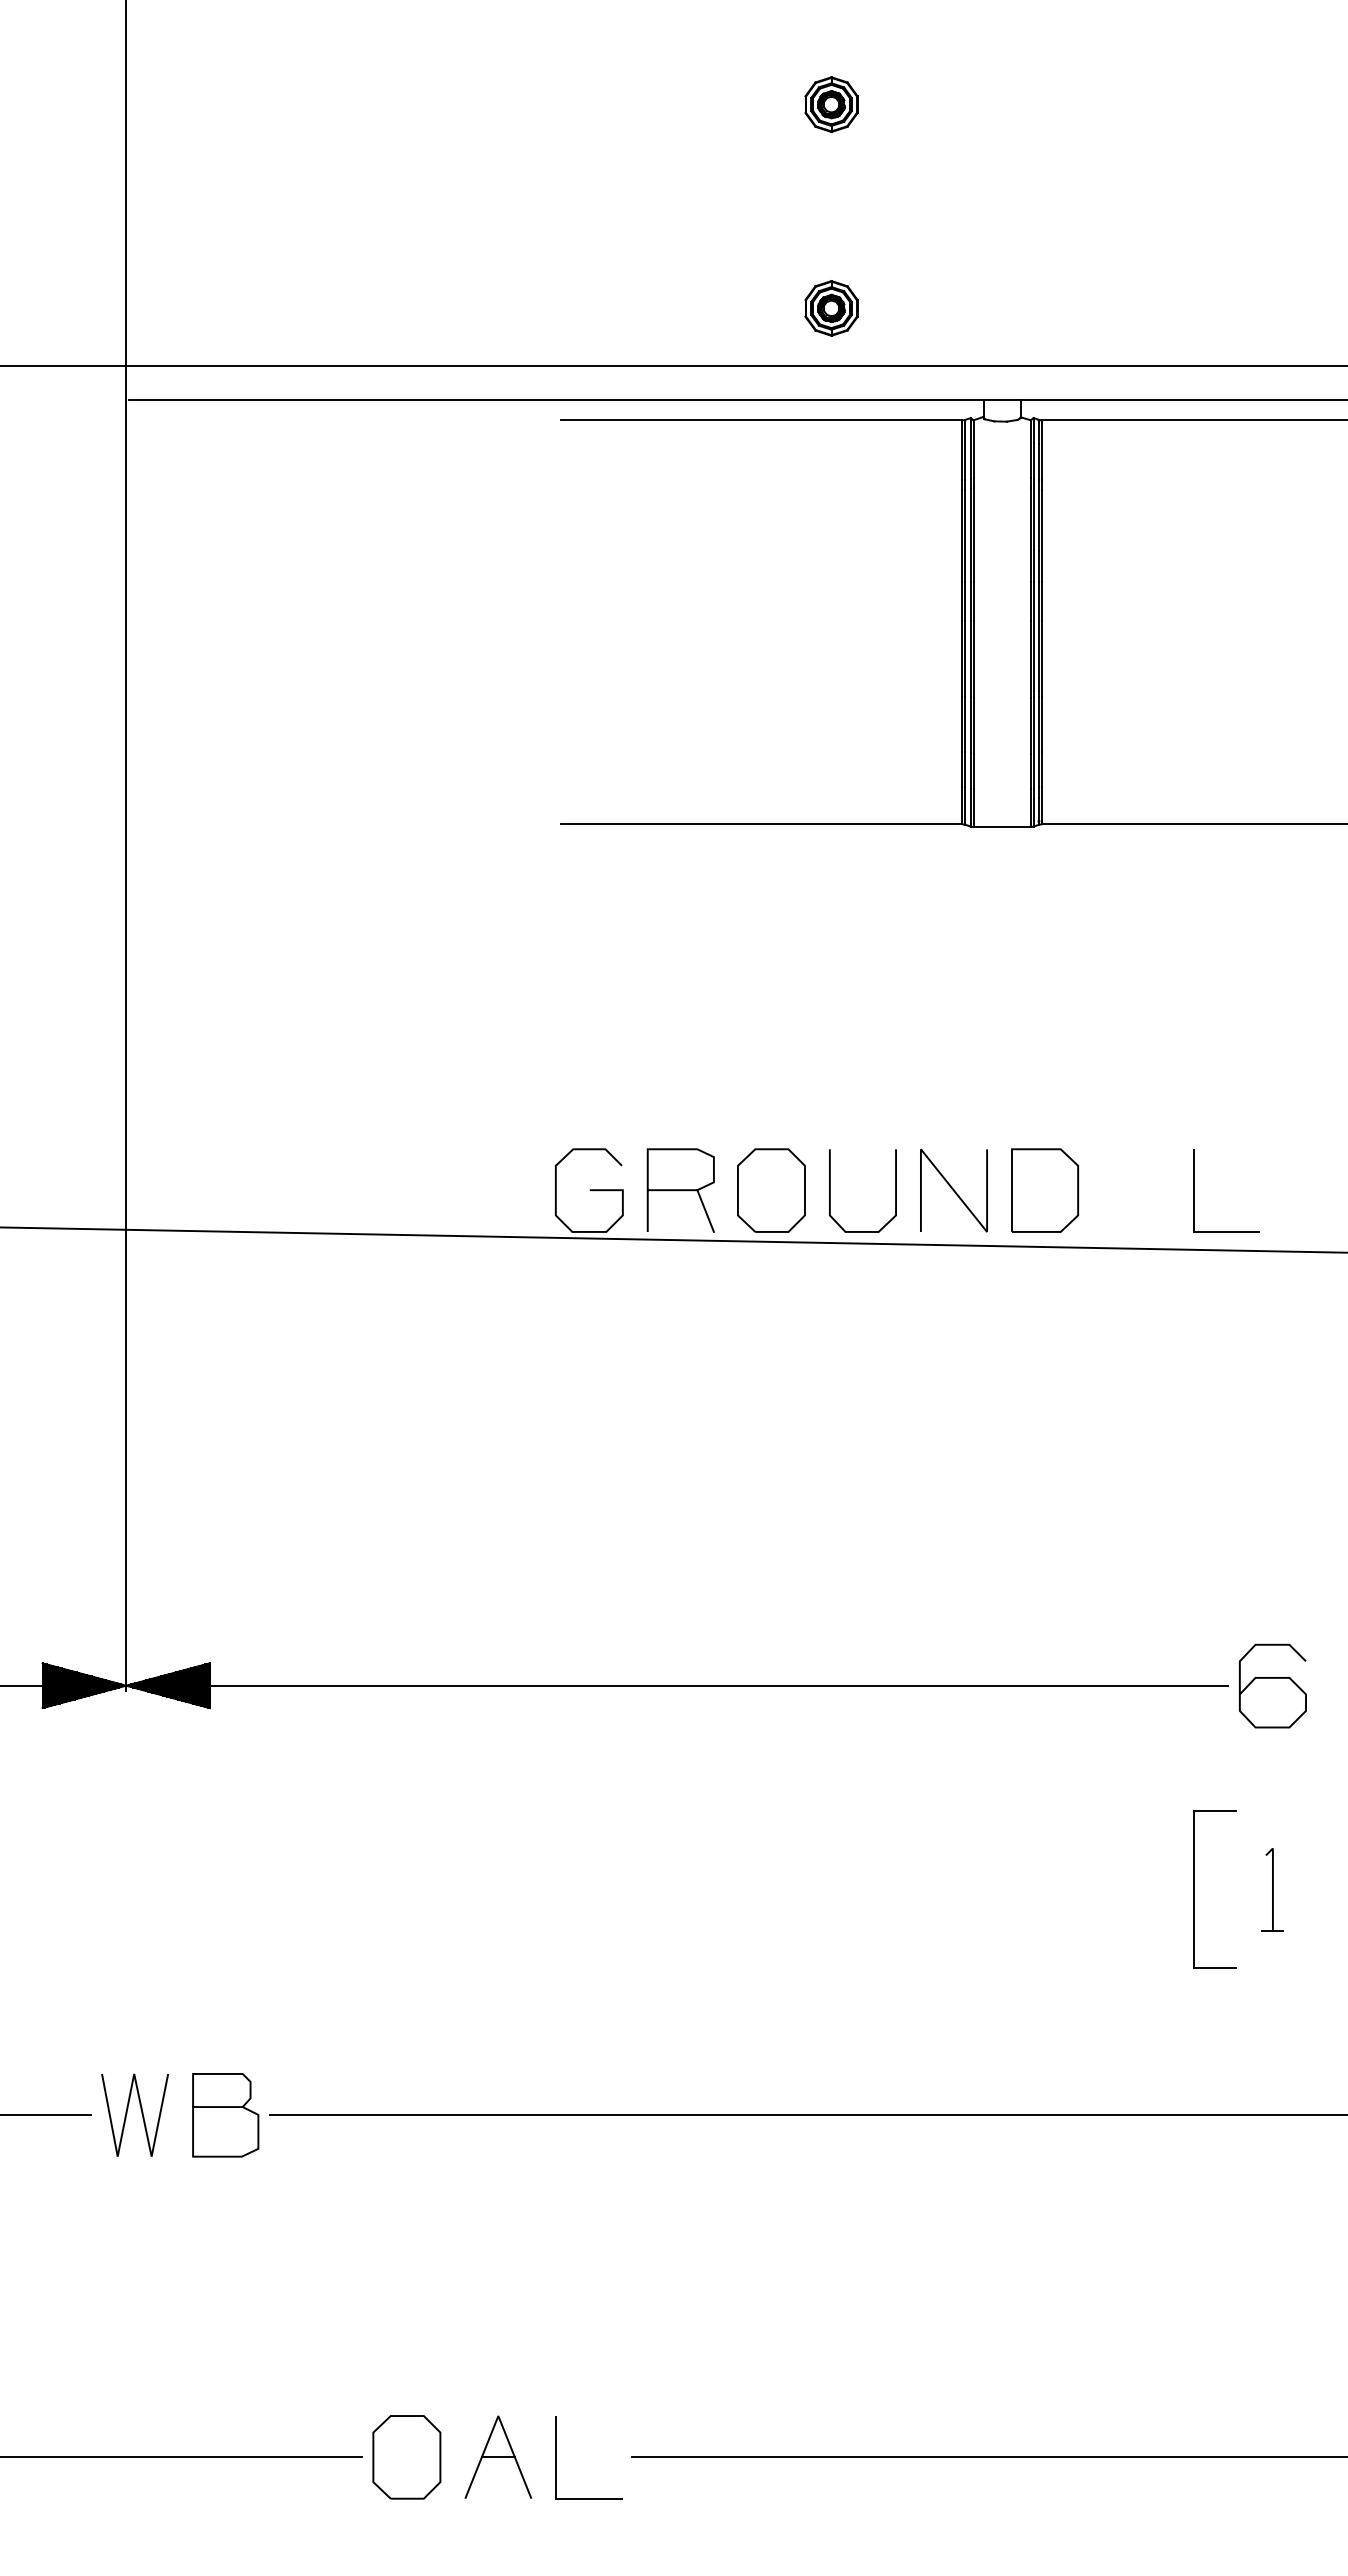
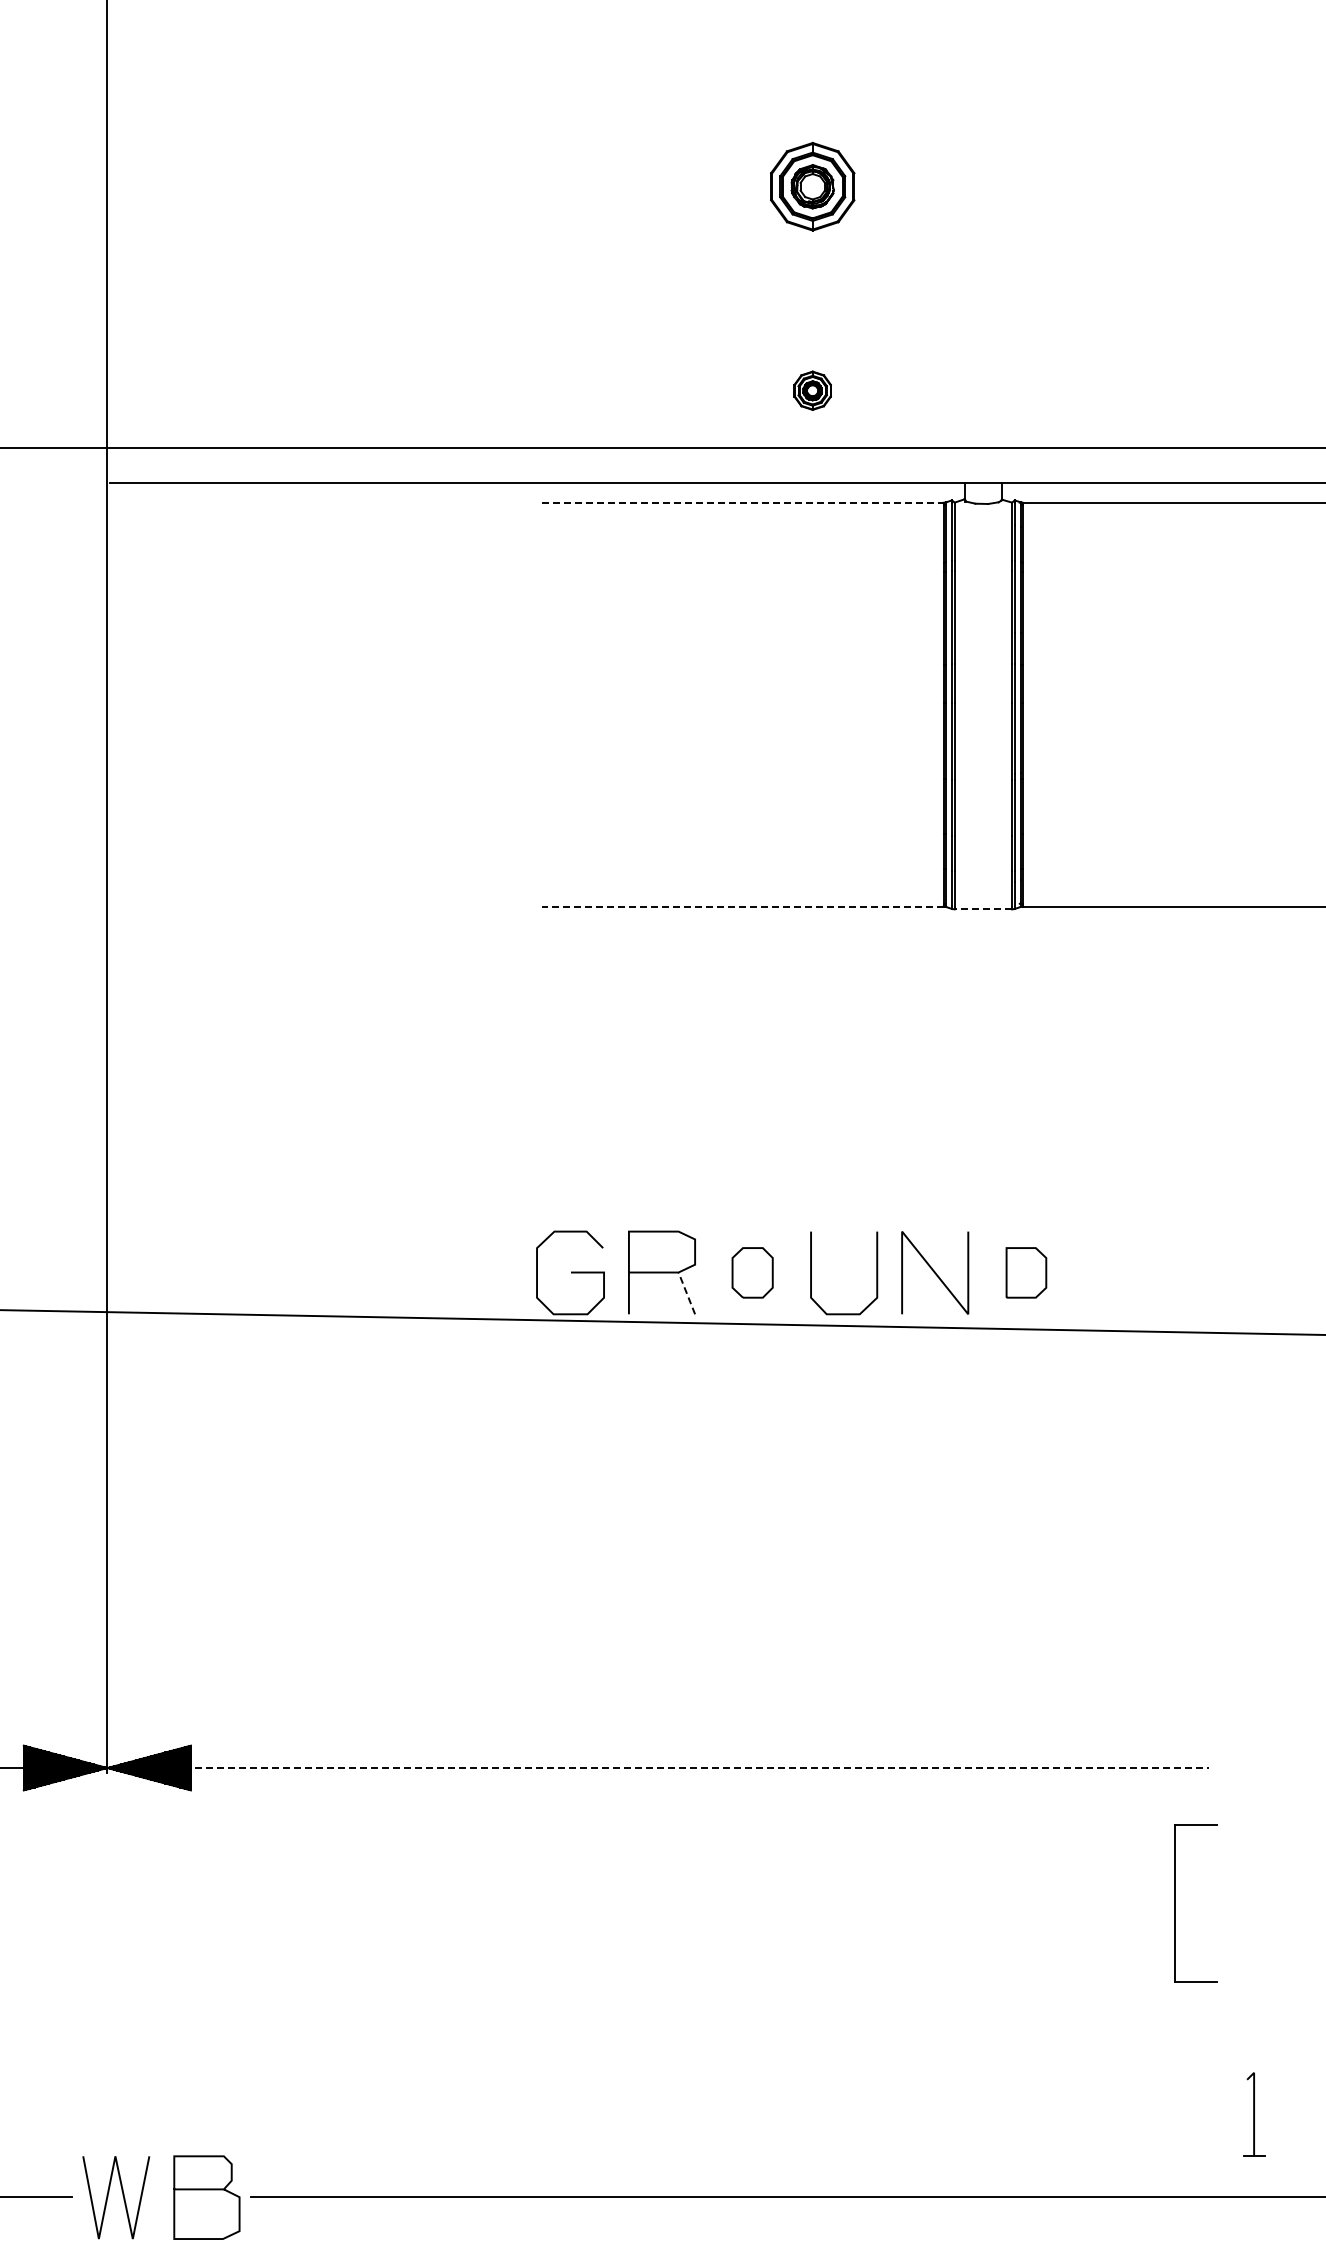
part: (831, 104) -> (812, 186), size x1.6
part: (831, 308) -> (812, 390), size x0.7
line: (761, 420) -> (742, 502), solid -> dashed
line: (761, 824) -> (742, 906), solid -> dashed
line: (1002, 827) -> (983, 909), solid -> dashed
part: (771, 1190) -> (752, 1272), size x0.6
part: (1045, 1190) -> (1026, 1272), size x0.6
line: (1194, 1190) -> (1175, 1272), removed
line: (705, 1210) -> (686, 1292), solid -> dashed
curve: (1272, 1678) -> (1253, 1760), removed
line: (677, 1685) -> (658, 1767), solid -> dashed
part: (1194, 1889) -> (1175, 1903), moved
part: (1272, 1889) -> (1253, 2113), moved

